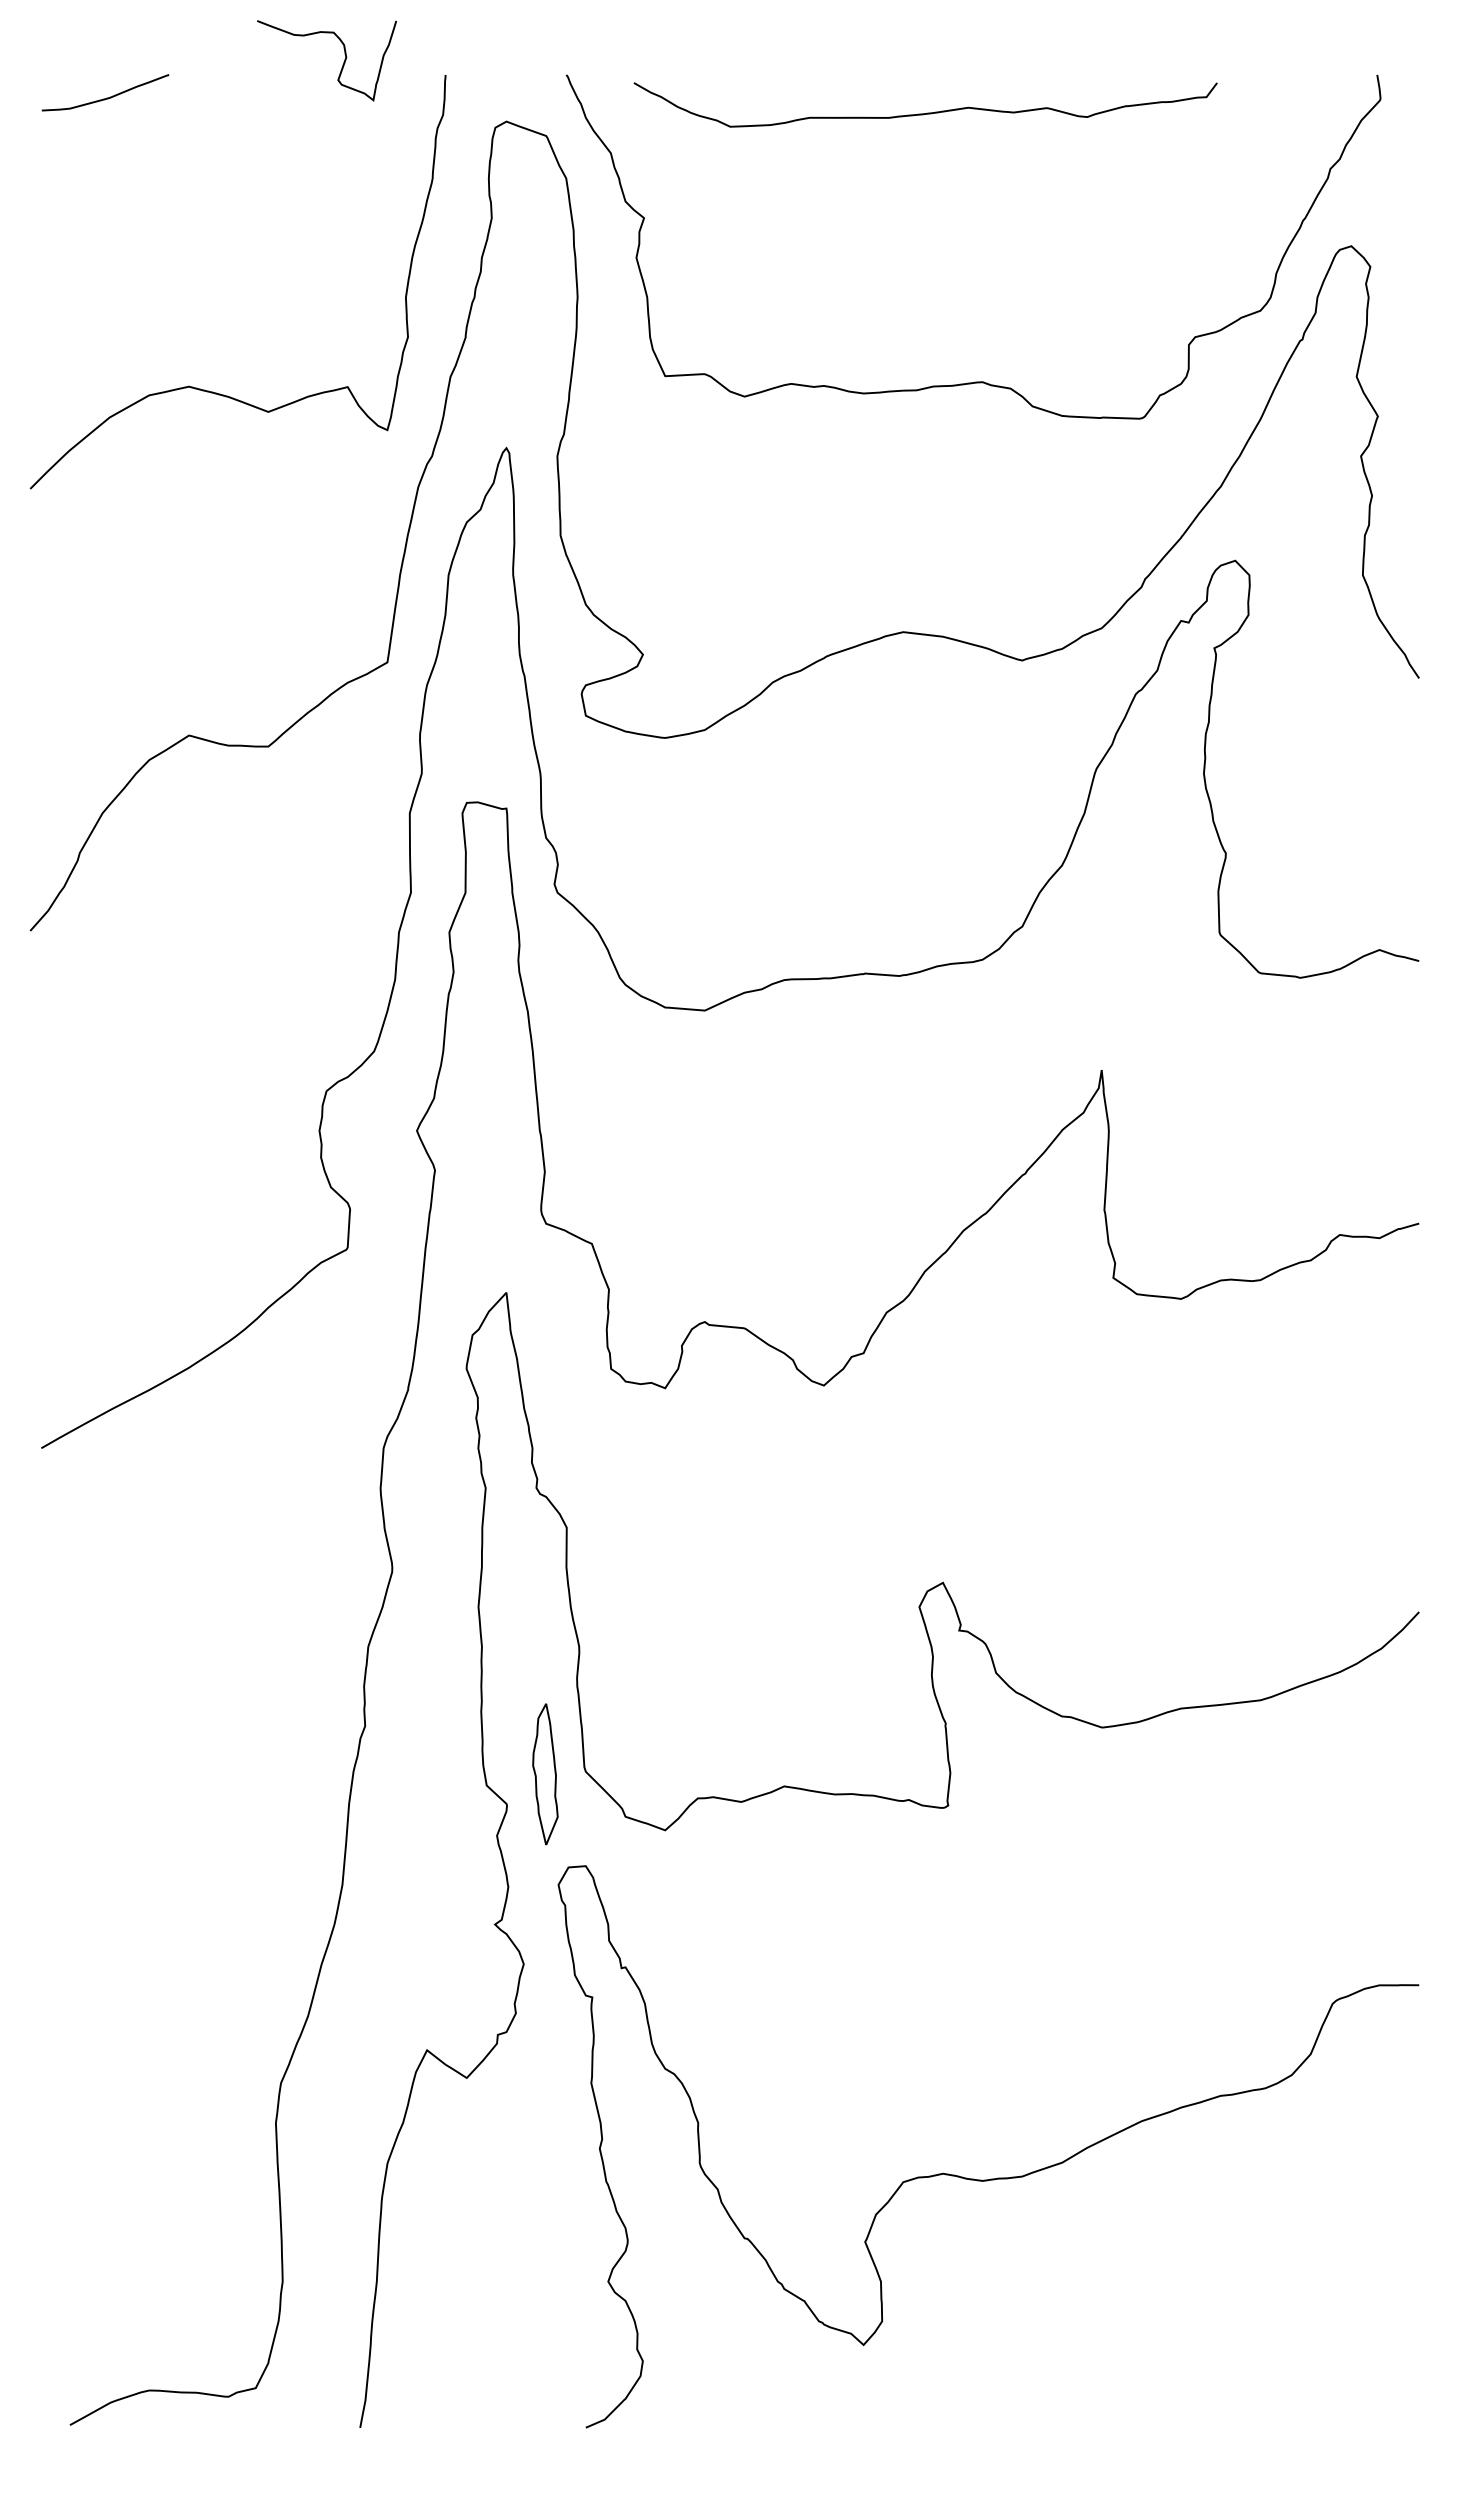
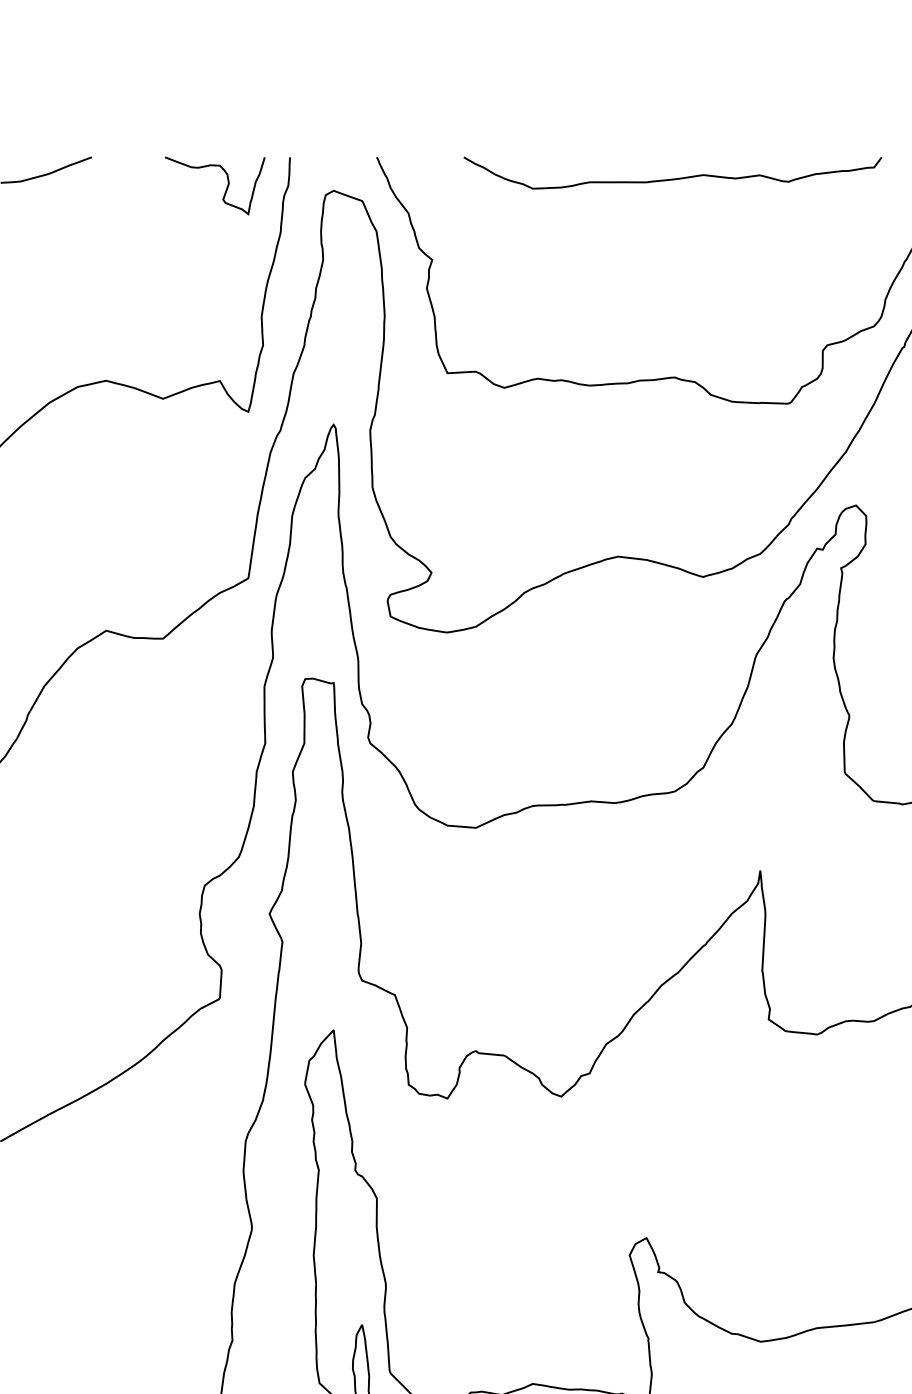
curve: (342, 64) -> (226, 188), moved
curve: (927, 112) -> (674, 178), moved

